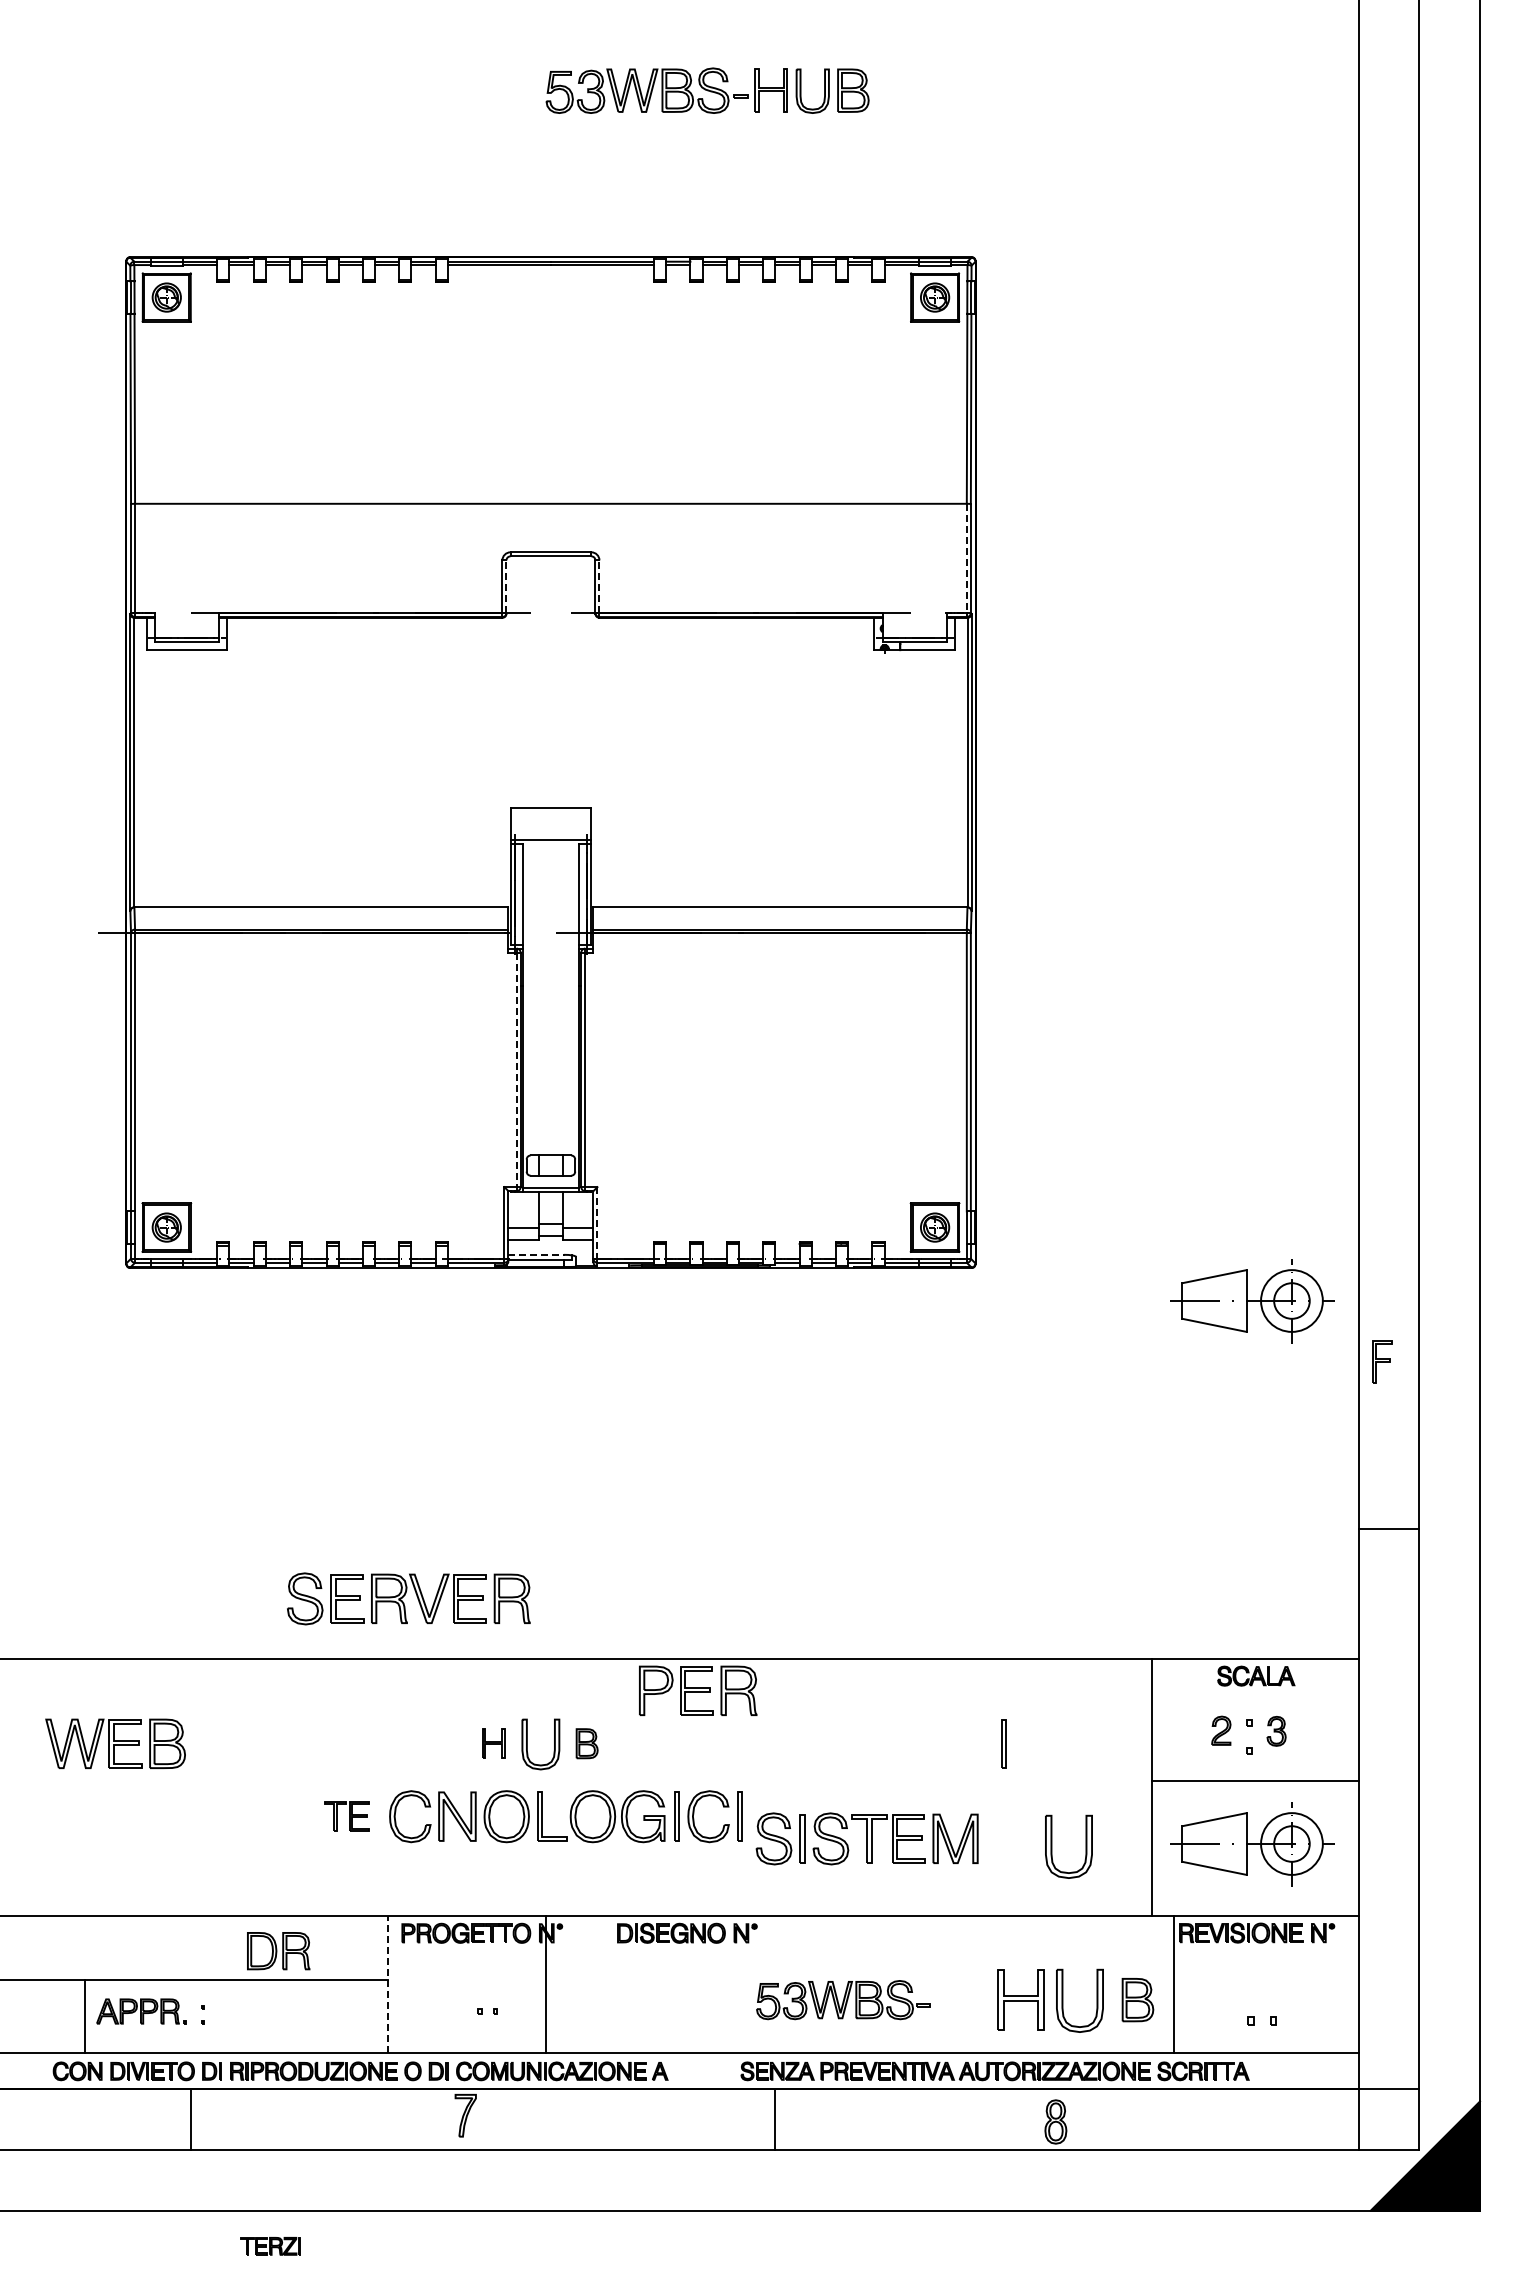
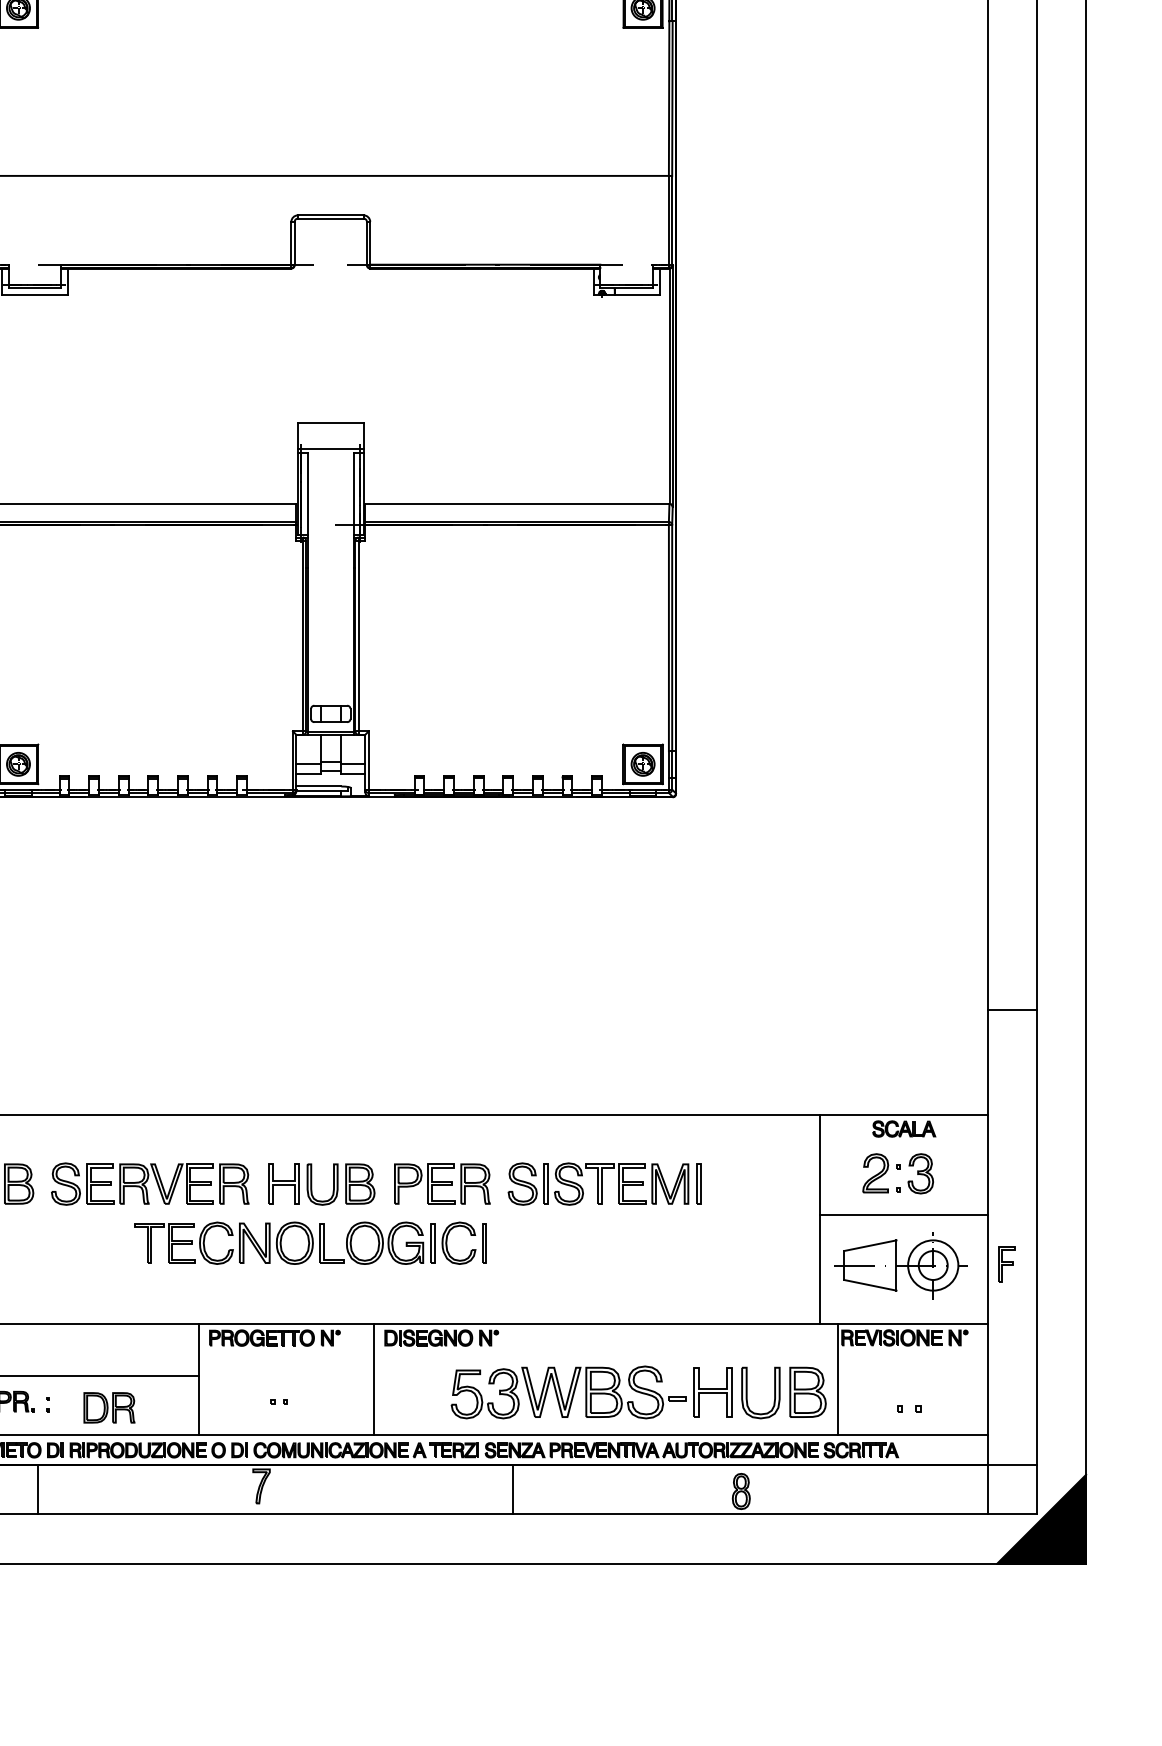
line: (966, 558) -> (668, 220), dashed -> solid
line: (506, 586) -> (294, 243), dashed -> solid
line: (599, 586) -> (370, 243), dashed -> solid
line: (516, 1070) -> (302, 636), dashed -> solid
line: (597, 1222) -> (368, 760), dashed -> solid
line: (536, 1254) -> (319, 786), dashed -> solid
part: (1252, 1301) -> (901, 824), removed
part: (1382, 1361) -> (1006, 1264), moved
part: (408, 1598) -> (149, 1183), moved
part: (698, 1690) -> (442, 1183), moved
part: (1221, 1730) -> (875, 1173), size x1.67
part: (1276, 1731) -> (920, 1174), size x1.67
part: (493, 1743) -> (284, 1183), size x1.67
part: (586, 1743) -> (359, 1183), size x1.67
part: (347, 1816) -> (165, 1243), size x1.67
part: (866, 1838) -> (597, 1183), moved
part: (1052, 1846) -> (738, 1267), removed
part: (278, 1951) -> (109, 1408), moved
line: (545, 1983) -> (373, 1378), moved
line: (388, 1984) -> (198, 1379), dashed -> solid
part: (842, 1999) -> (567, 1391), size x1.67
part: (1137, 1999) -> (807, 1391), size x1.43
part: (270, 2246) -> (454, 1450), moved

